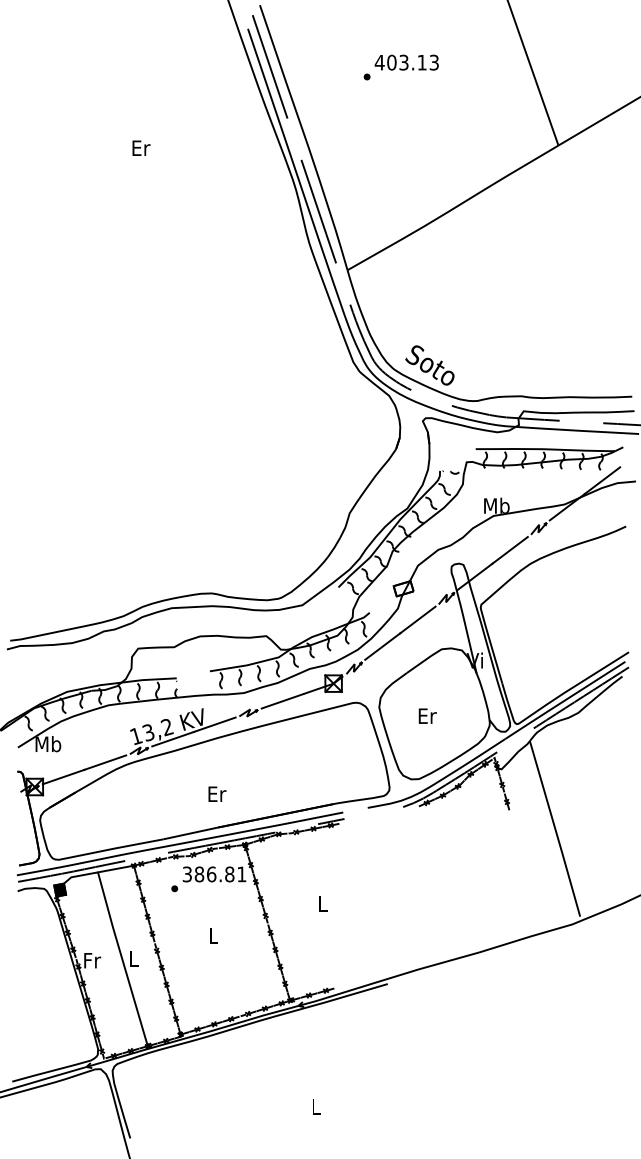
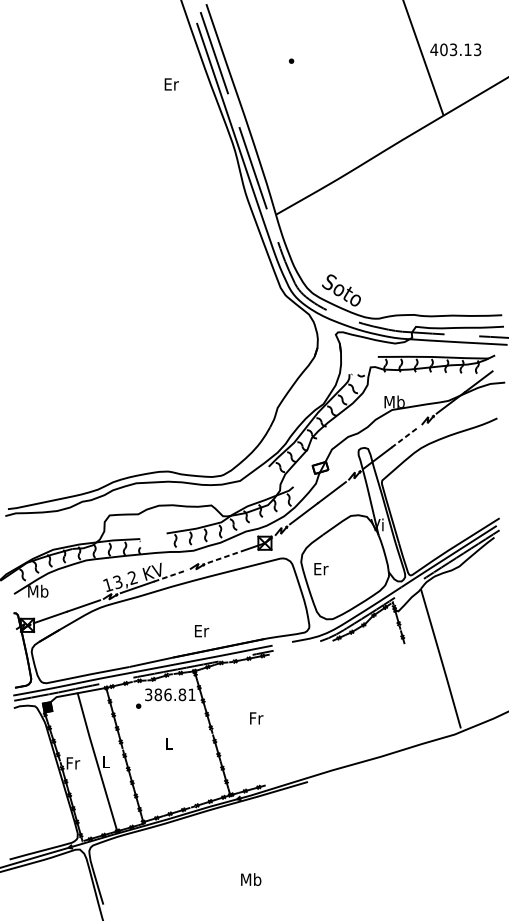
text: (406, 62) -> (455, 49), moved
text: (141, 147) -> (171, 83), moved
line: (510, 549) -> (405, 436), solid -> dashed
line: (282, 701) -> (224, 557), solid -> dashed
text: (427, 715) -> (321, 568), moved
line: (215, 724) -> (171, 575), solid -> dashed
text: (217, 793) -> (202, 630), moved
text: (322, 903) -> (256, 717), L -> Fr
text: (316, 1106) -> (251, 879), L -> Mb

